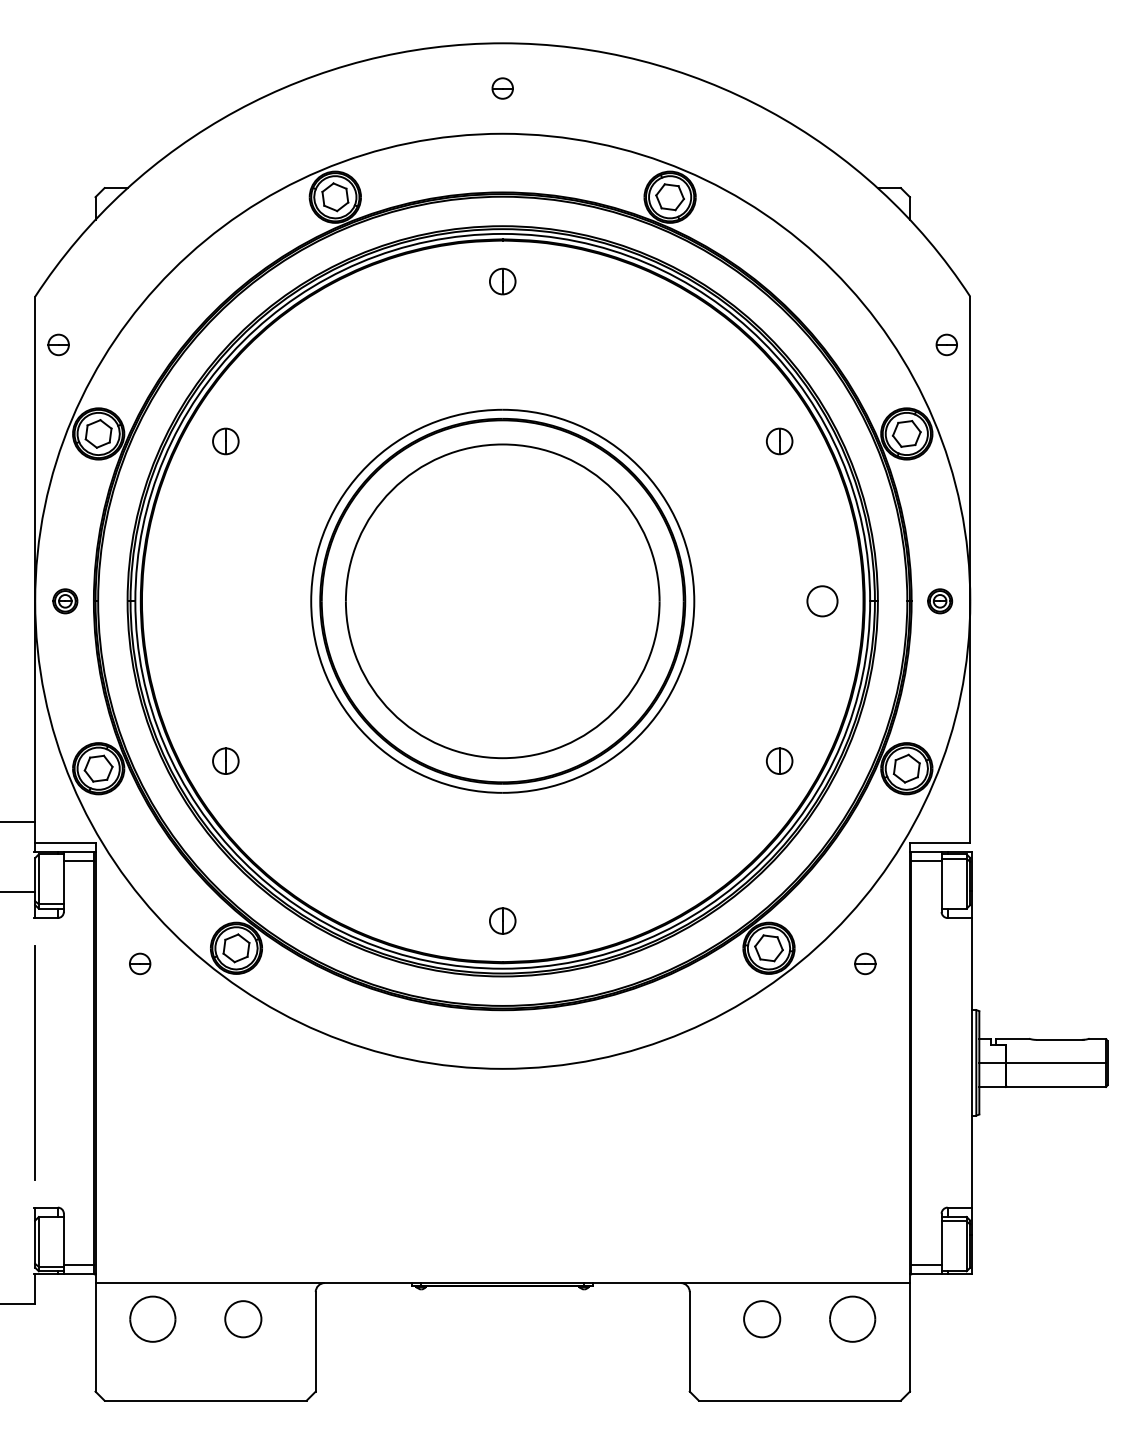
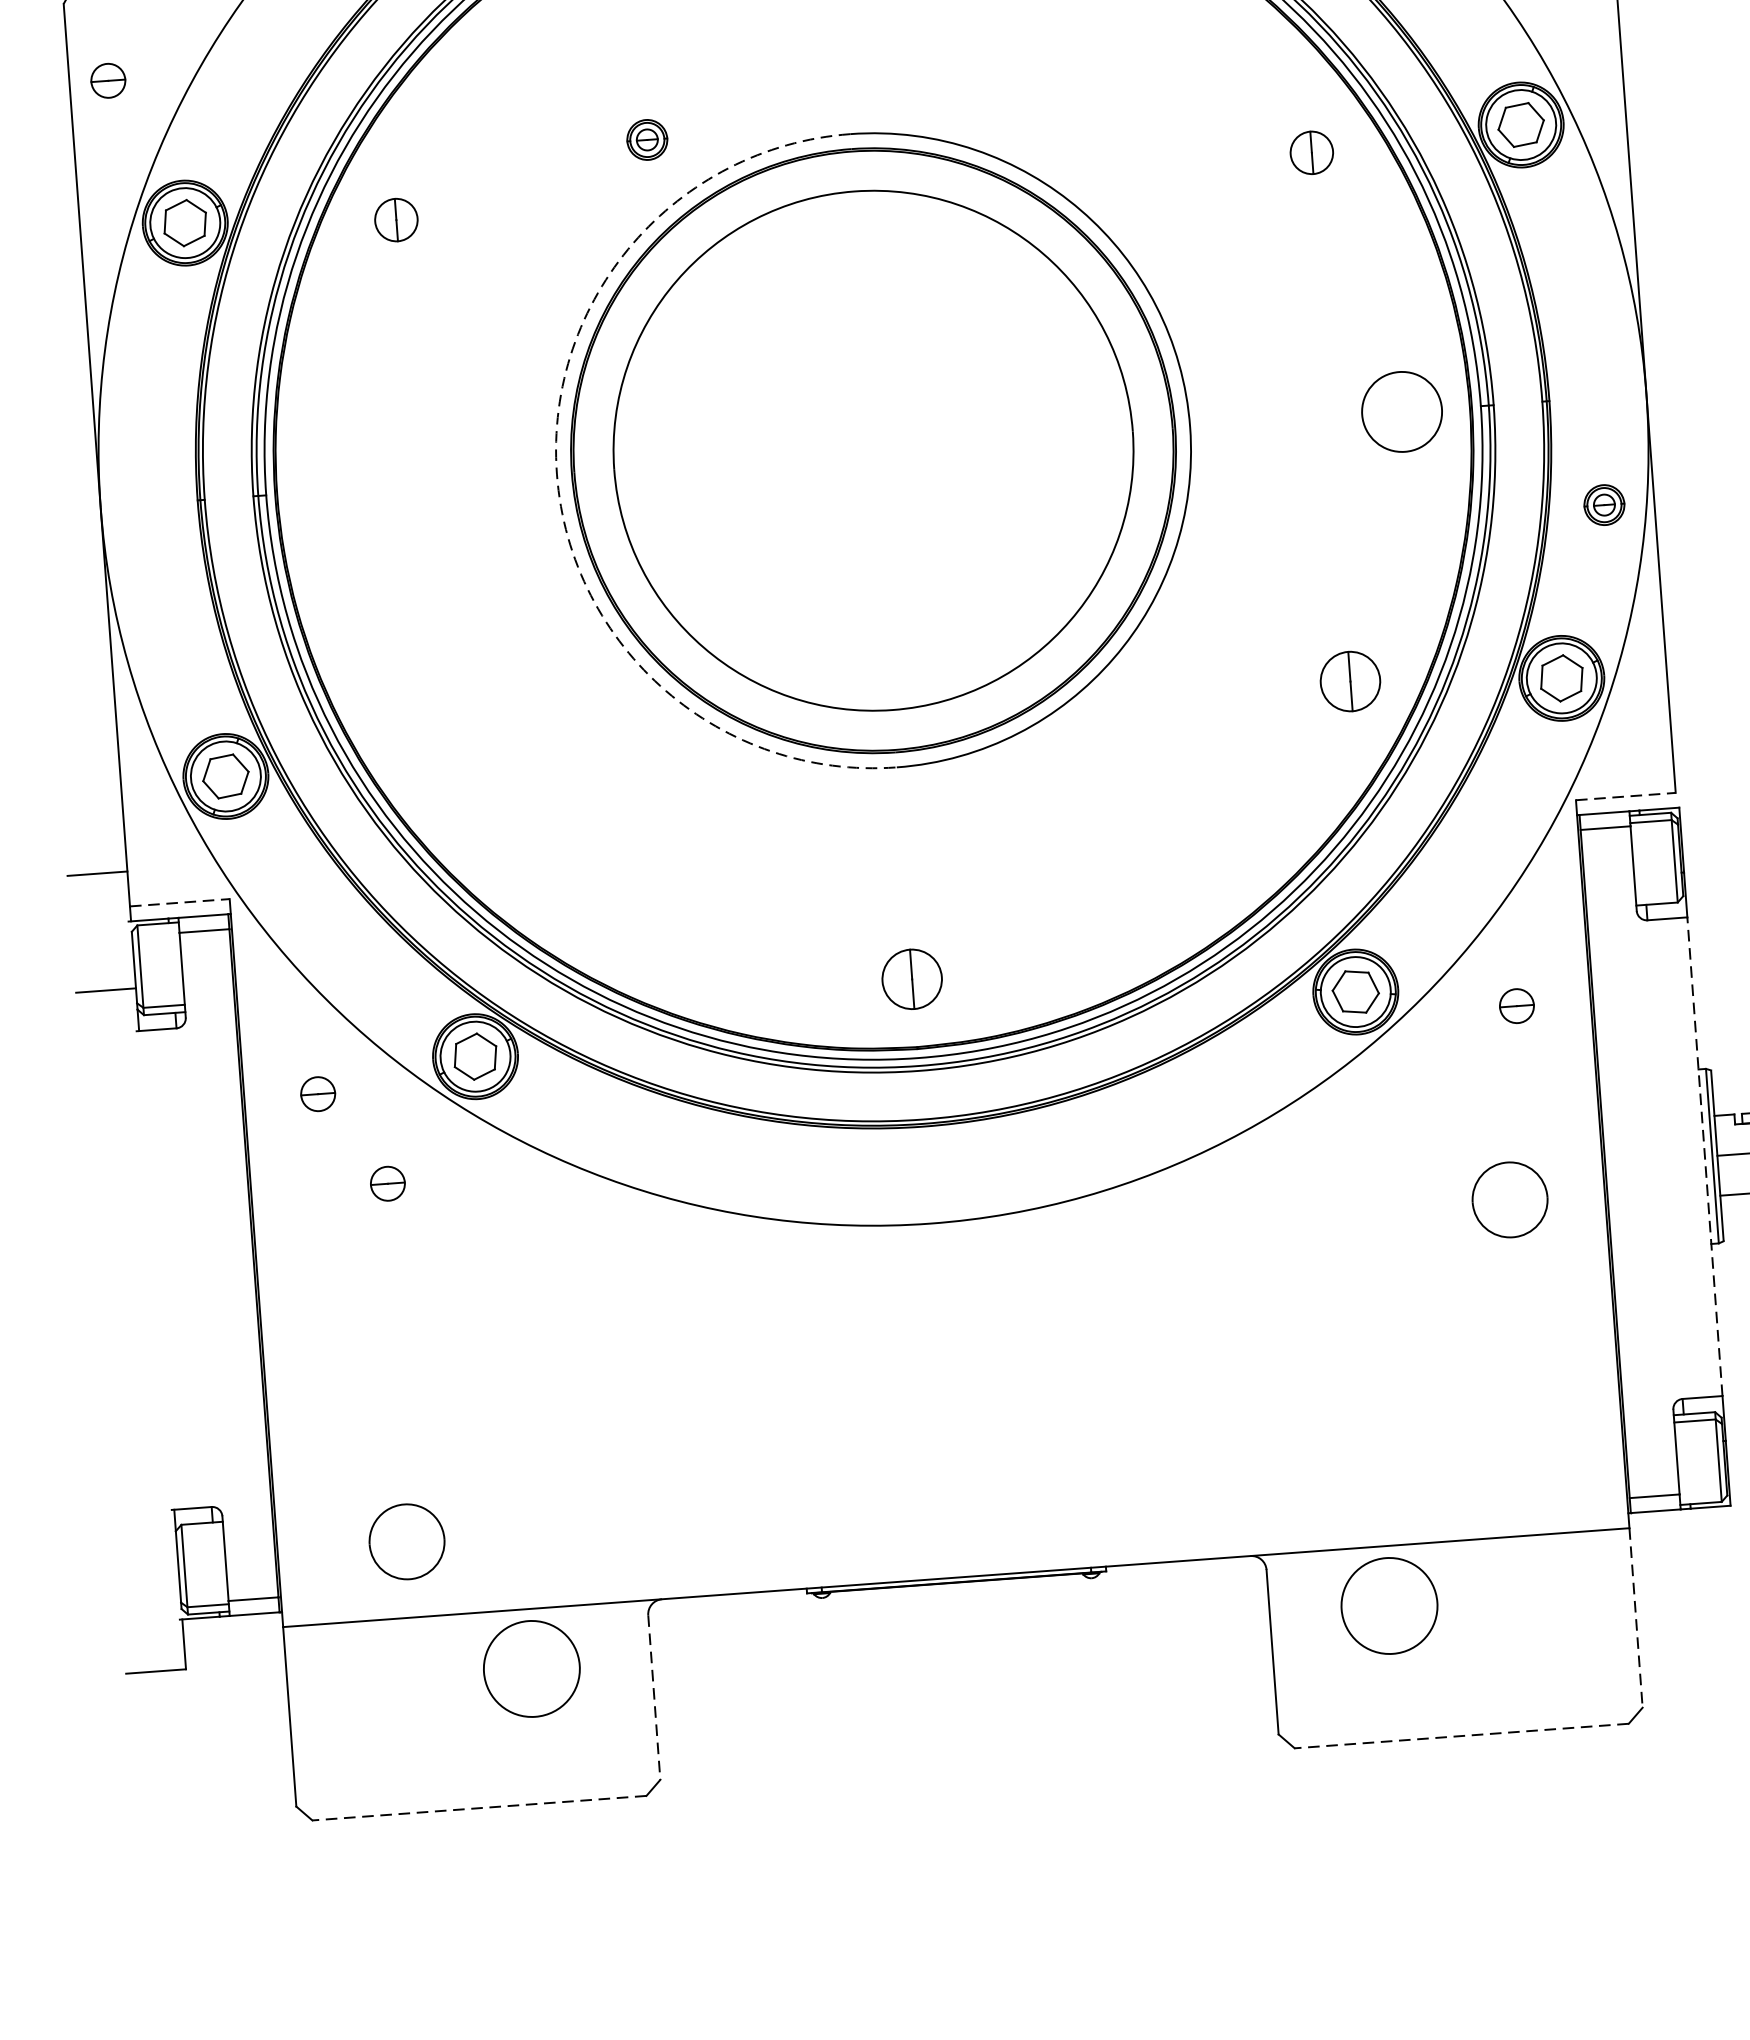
part: (65, 601) -> (647, 140), moved
arc: (311, 601) -> (557, 474), solid -> dashed
circle: (822, 601) -> (1402, 412), size x1.6
part: (940, 601) -> (1605, 505), moved
part: (225, 760) -> (434, 747), removed
part: (779, 760) -> (1350, 680), size x1.4
line: (65, 842) -> (180, 902), solid -> dashed
line: (940, 842) -> (1626, 796), solid -> dashed
part: (502, 920) -> (911, 978), size x1.4
part: (178, 1020) -> (388, 1183), added
line: (35, 1062) -> (157, 1269), removed
line: (971, 1062) -> (1704, 1156), solid -> dashed
part: (152, 1318) -> (406, 1540), moved
part: (852, 1318) -> (1509, 1198), moved
circle: (243, 1319) -> (532, 1669), size x1.6
circle: (762, 1319) -> (1390, 1606), size x1.6
line: (909, 1337) -> (1635, 1618), solid -> dashed
line: (315, 1341) -> (653, 1697), solid -> dashed
line: (205, 1400) -> (479, 1807), solid -> dashed
line: (799, 1400) -> (1461, 1735), solid -> dashed

